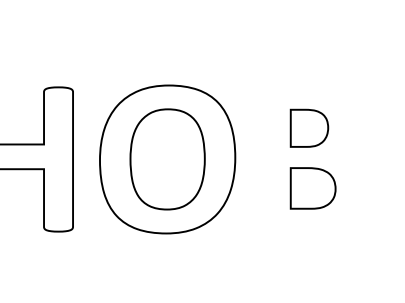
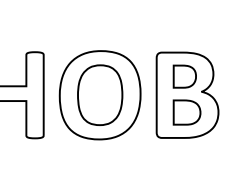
part: (313, 158) -> (187, 94), added

